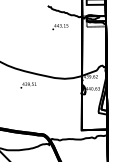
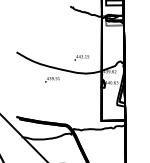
text: (60, 26) -> (81, 57), moved

